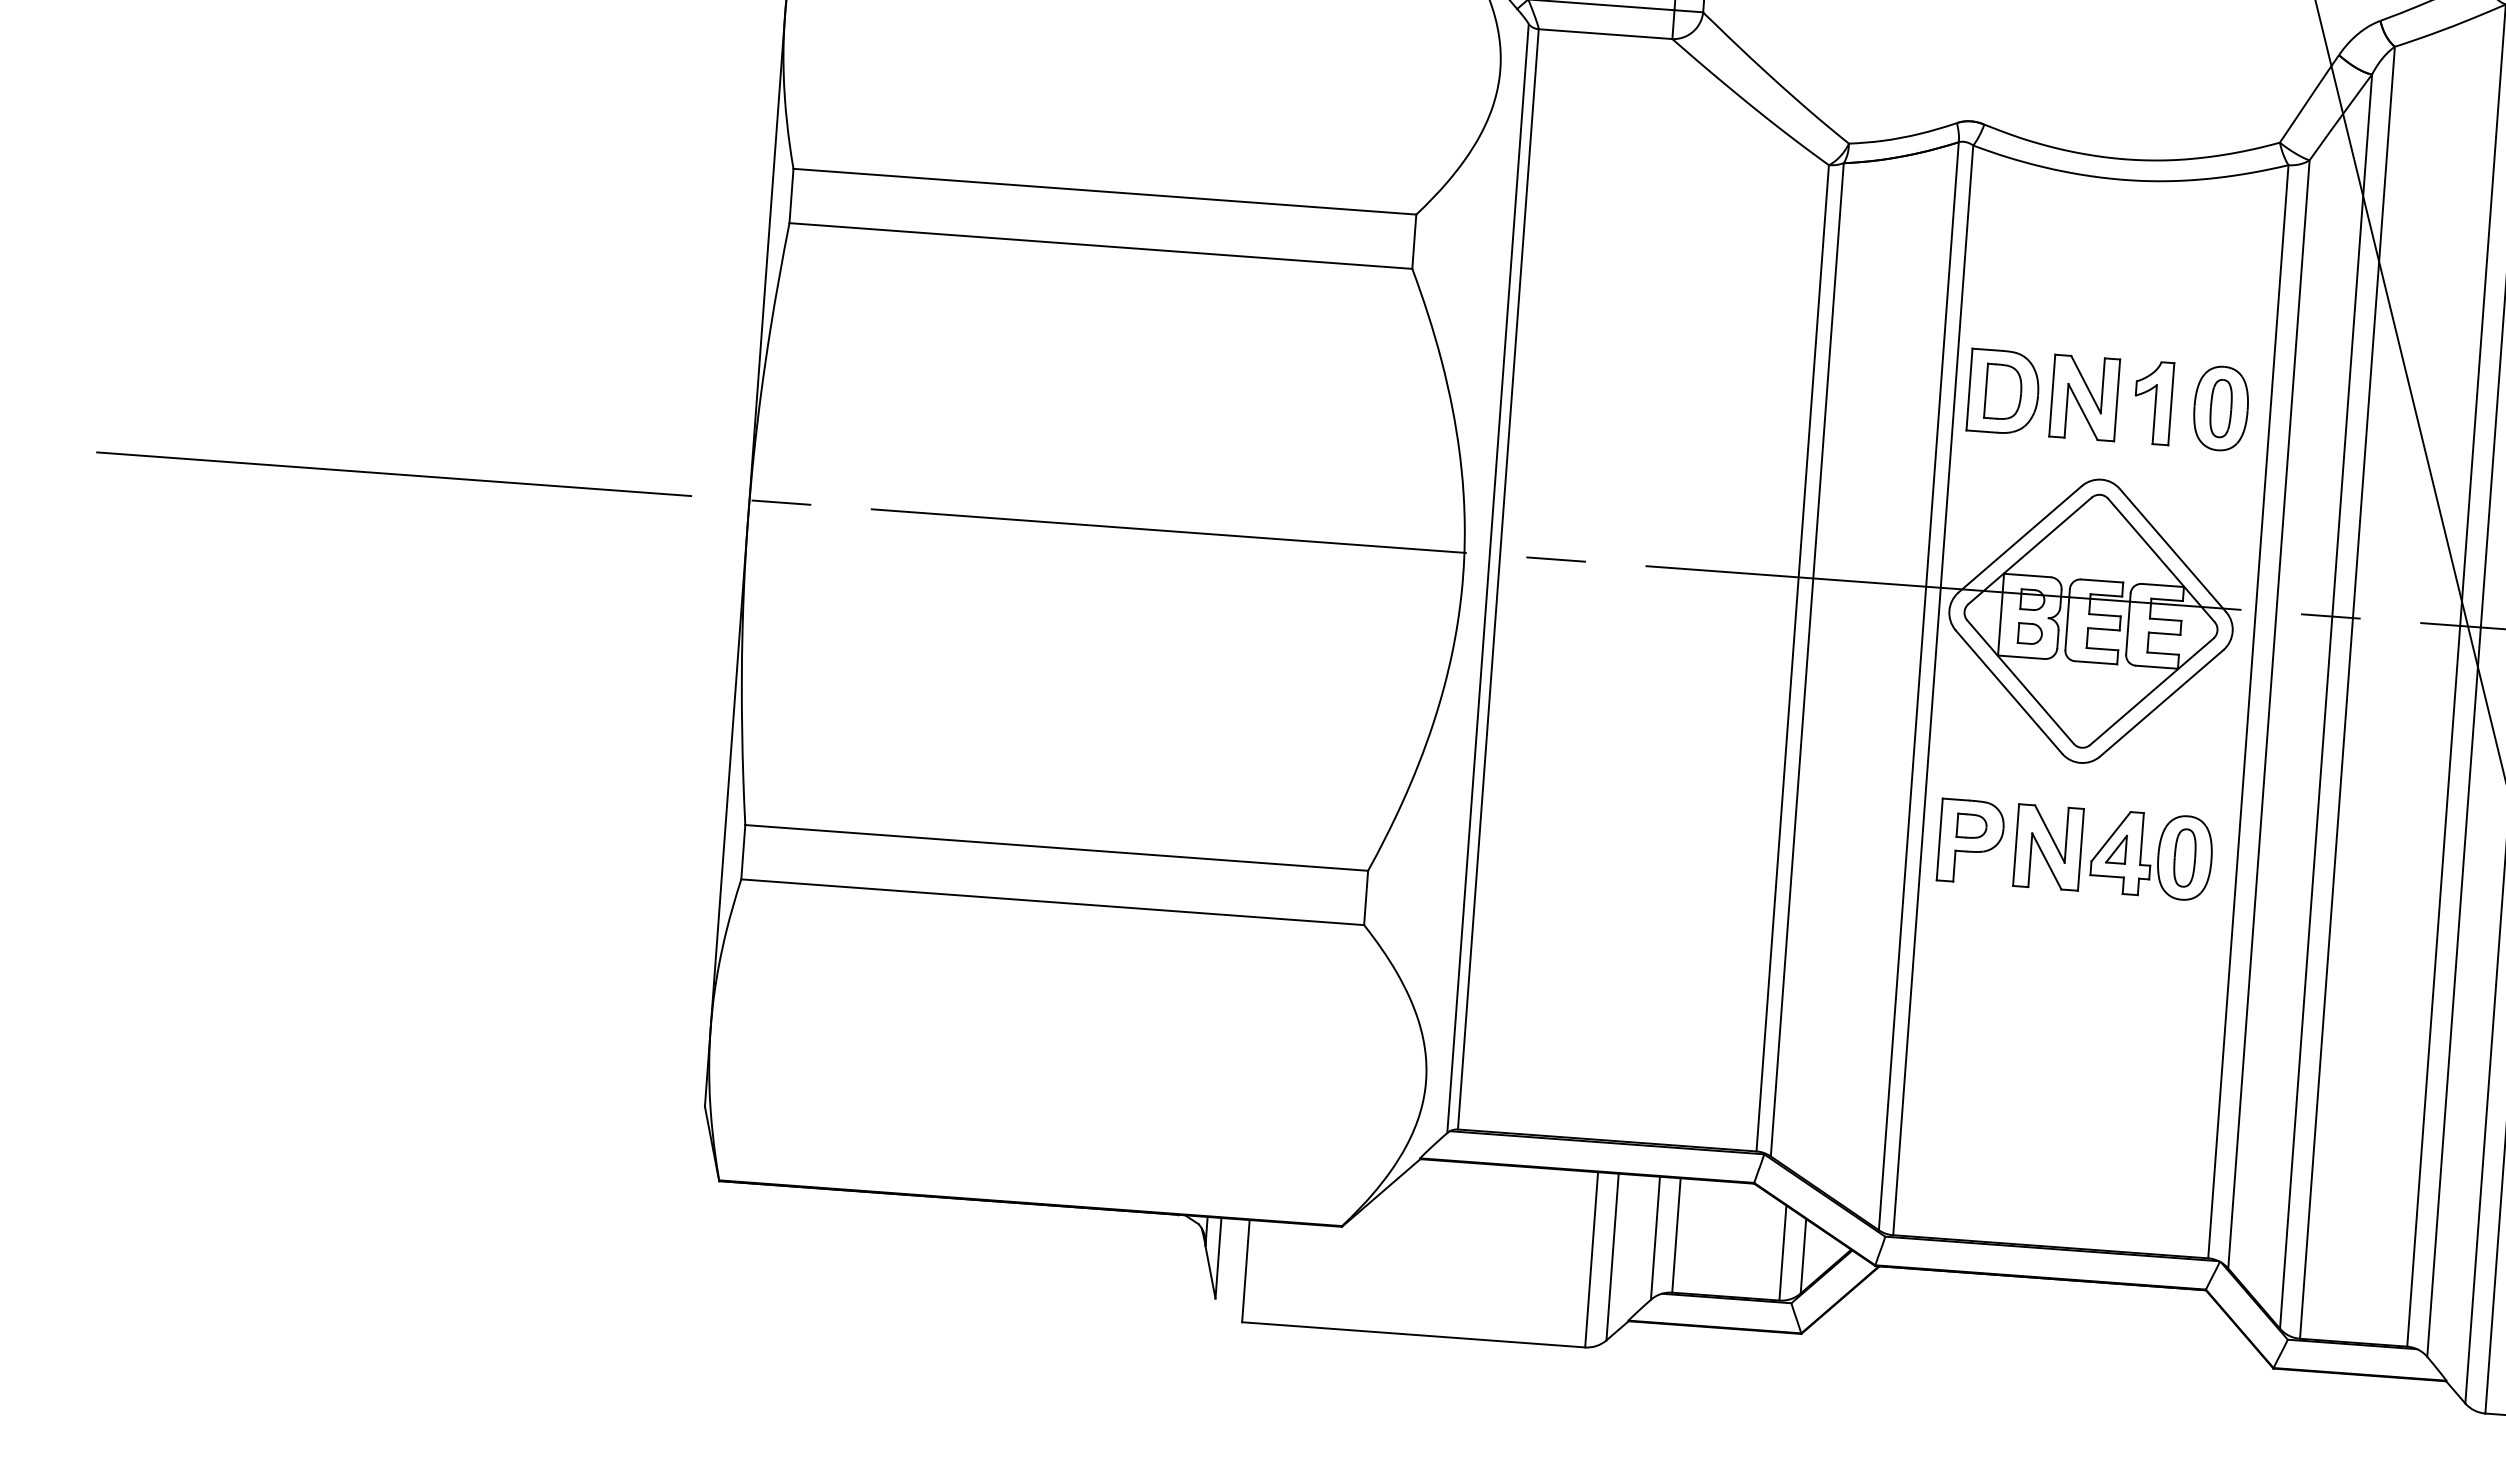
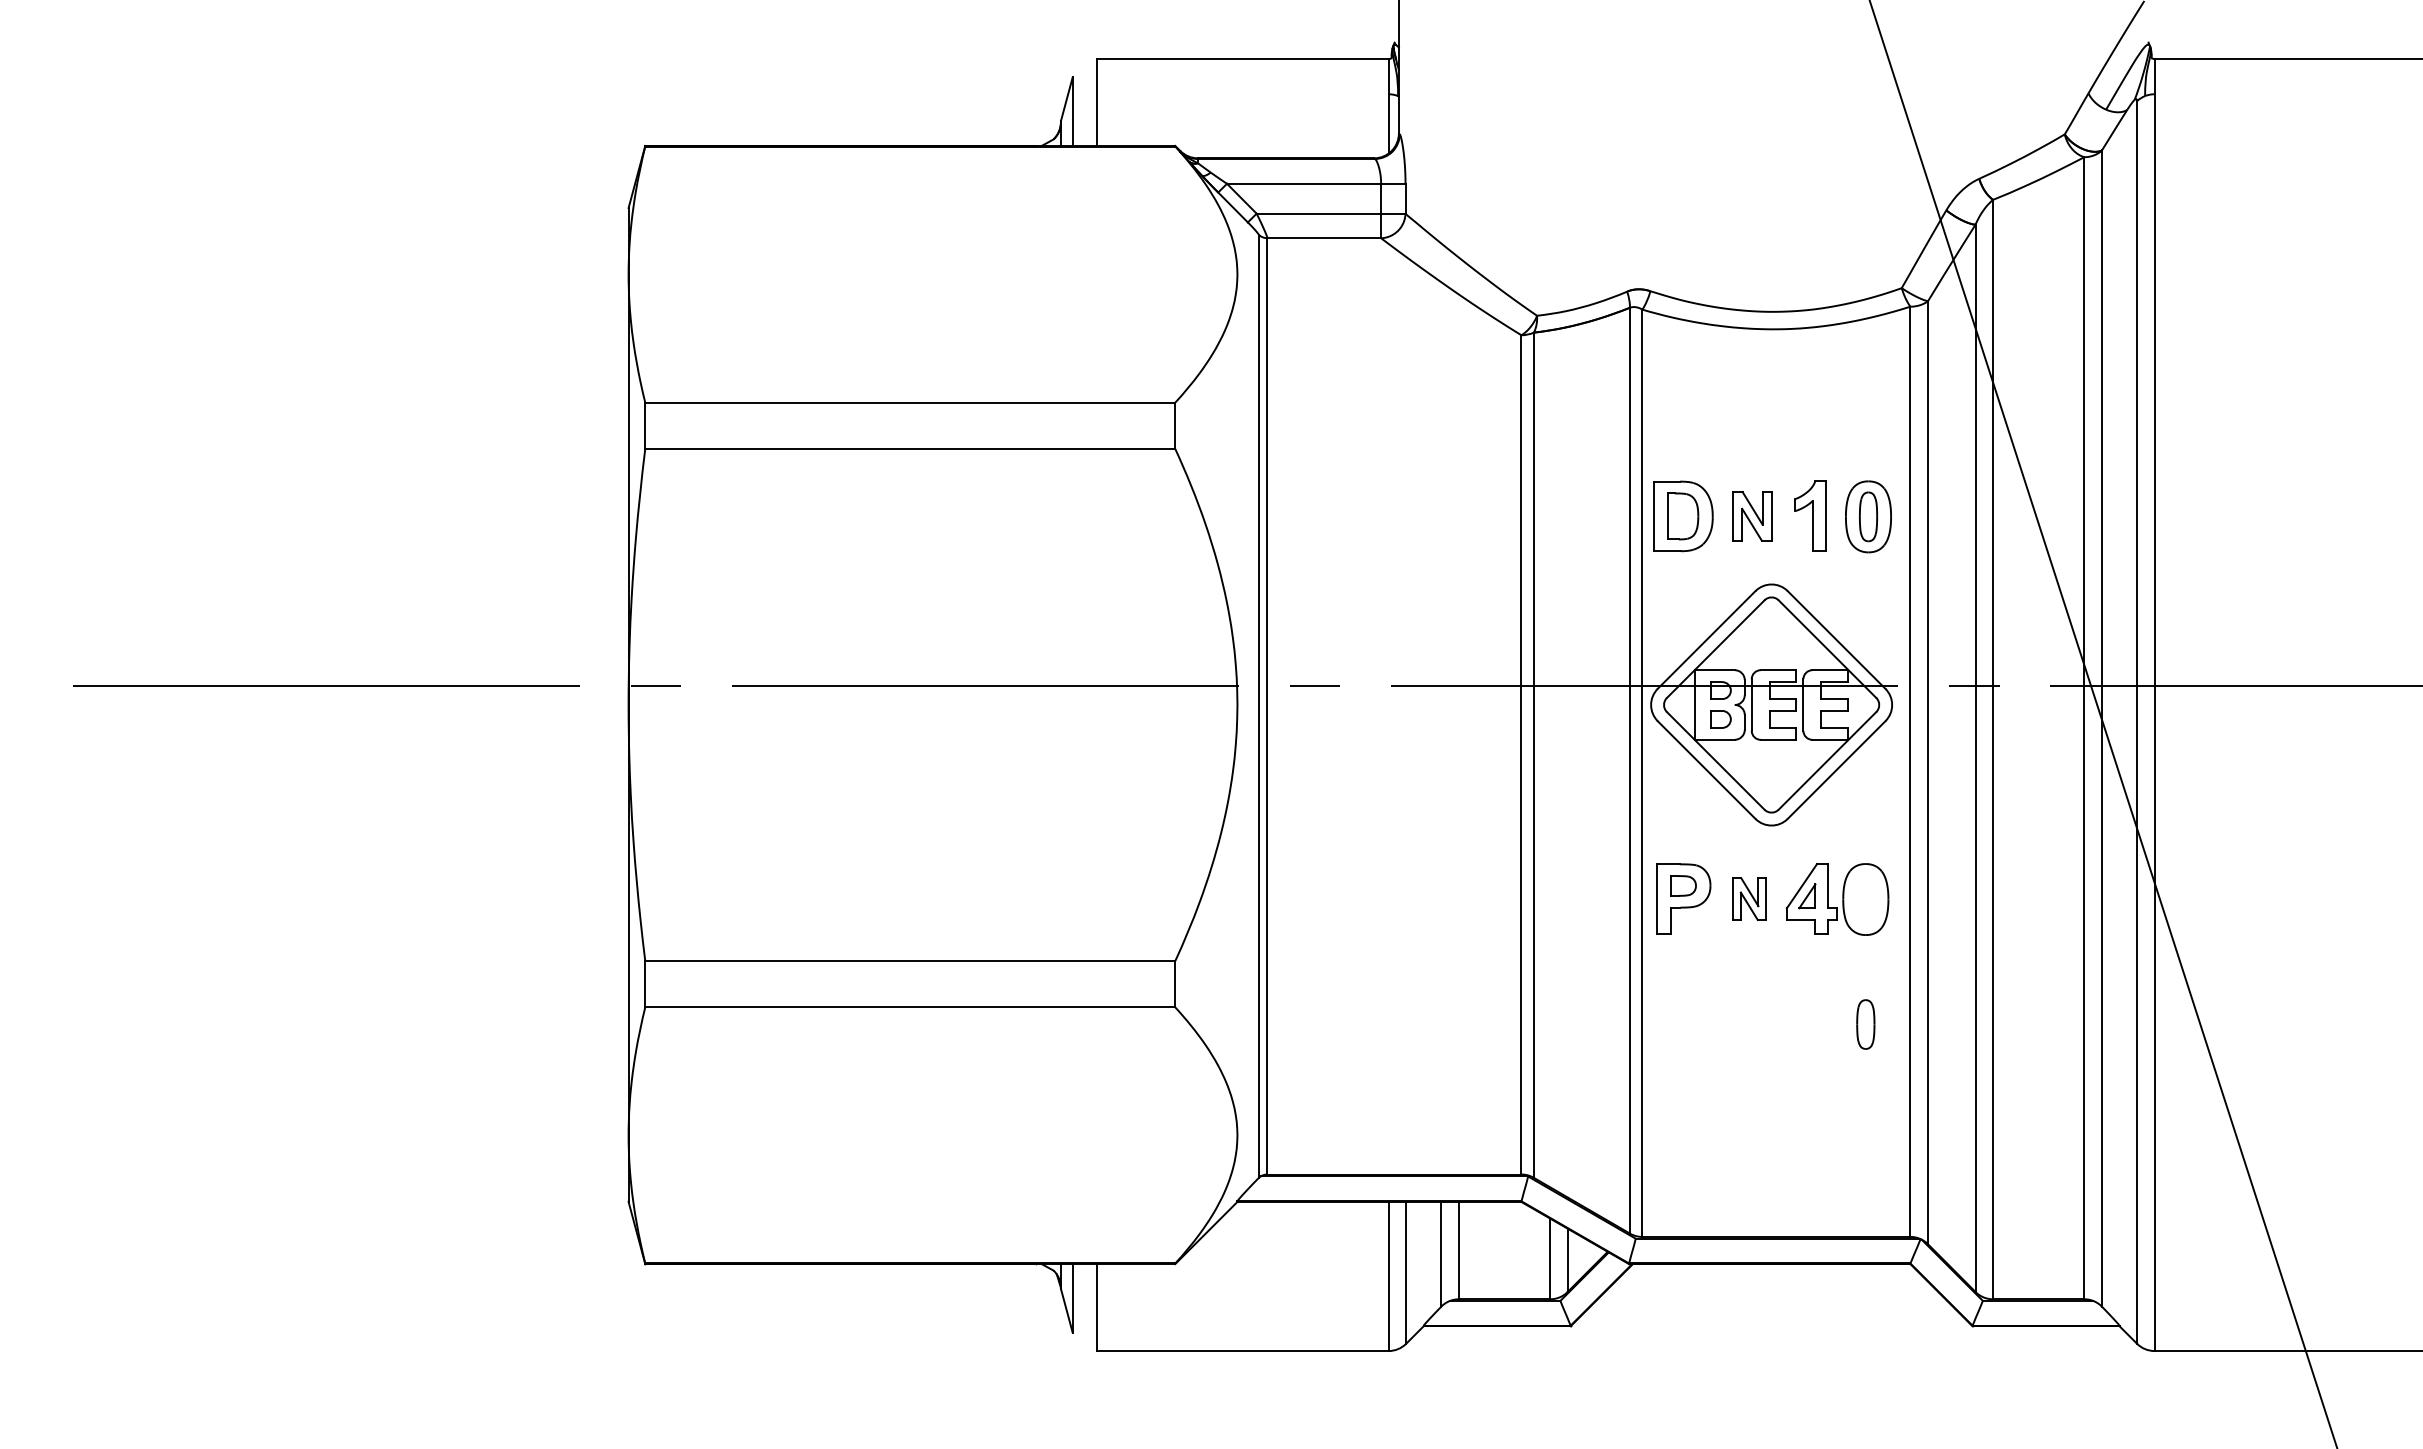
part: (2084, 398) -> (1752, 516), size x0.7
part: (2048, 846) -> (1749, 898), size x0.6
part: (2184, 857) -> (1865, 1024), moved

